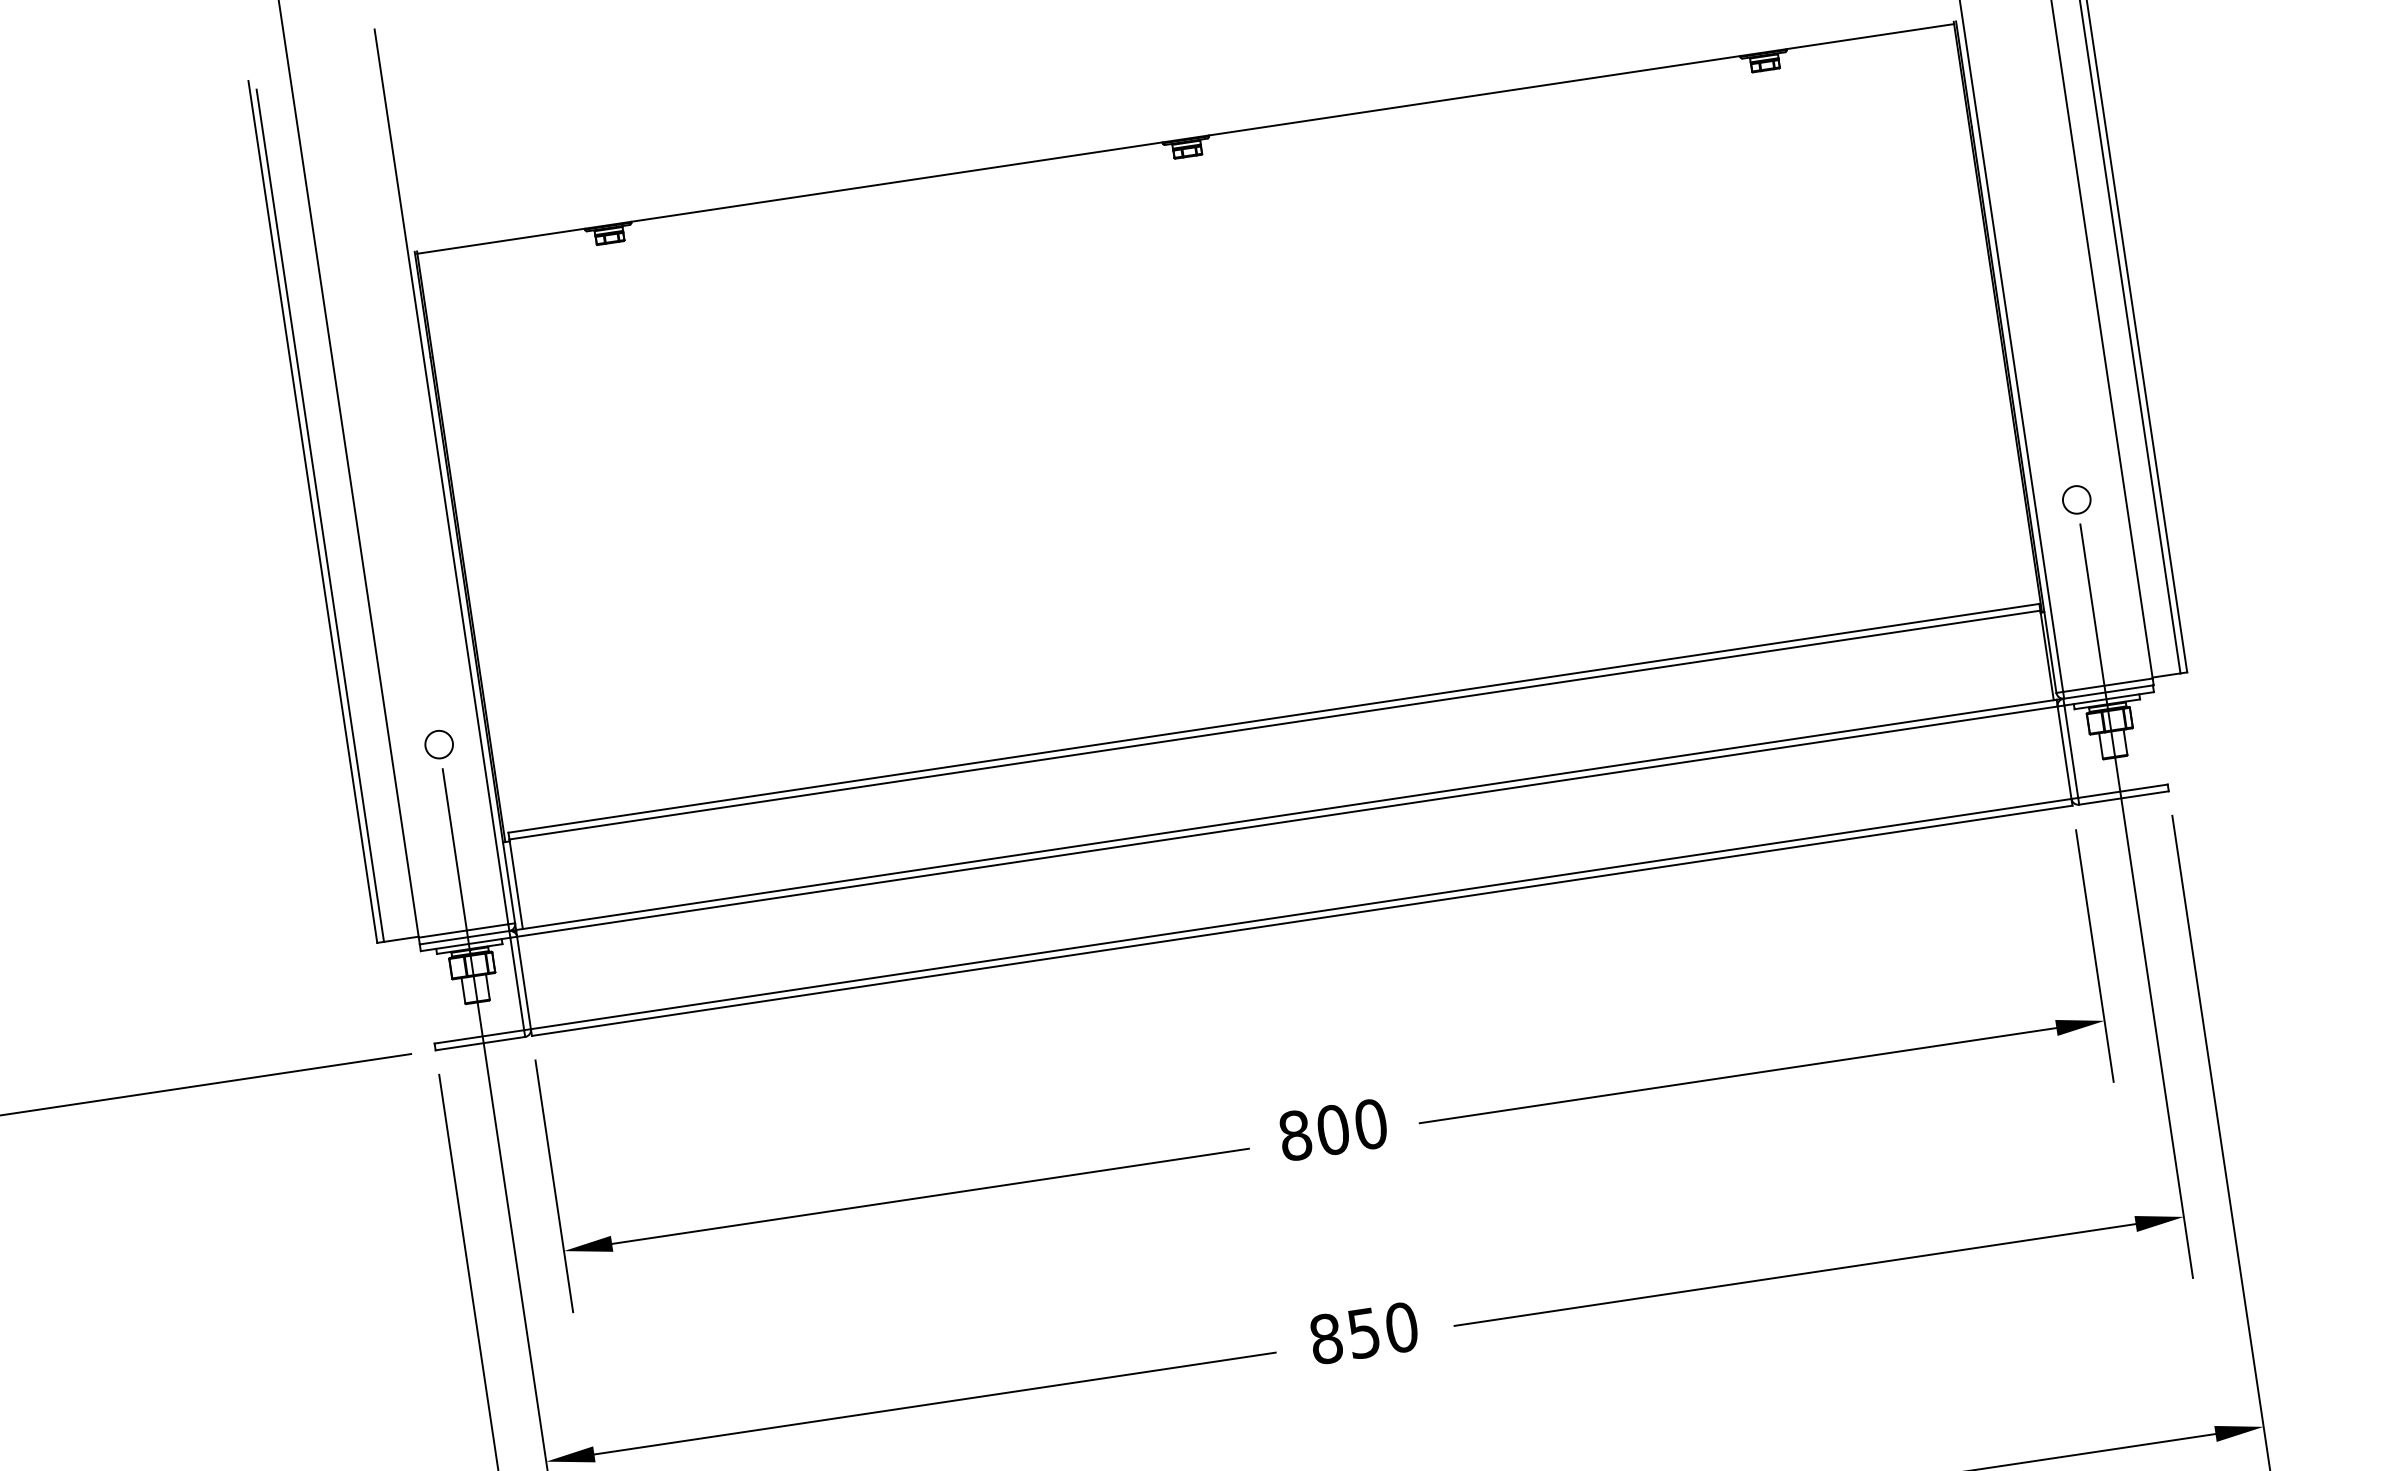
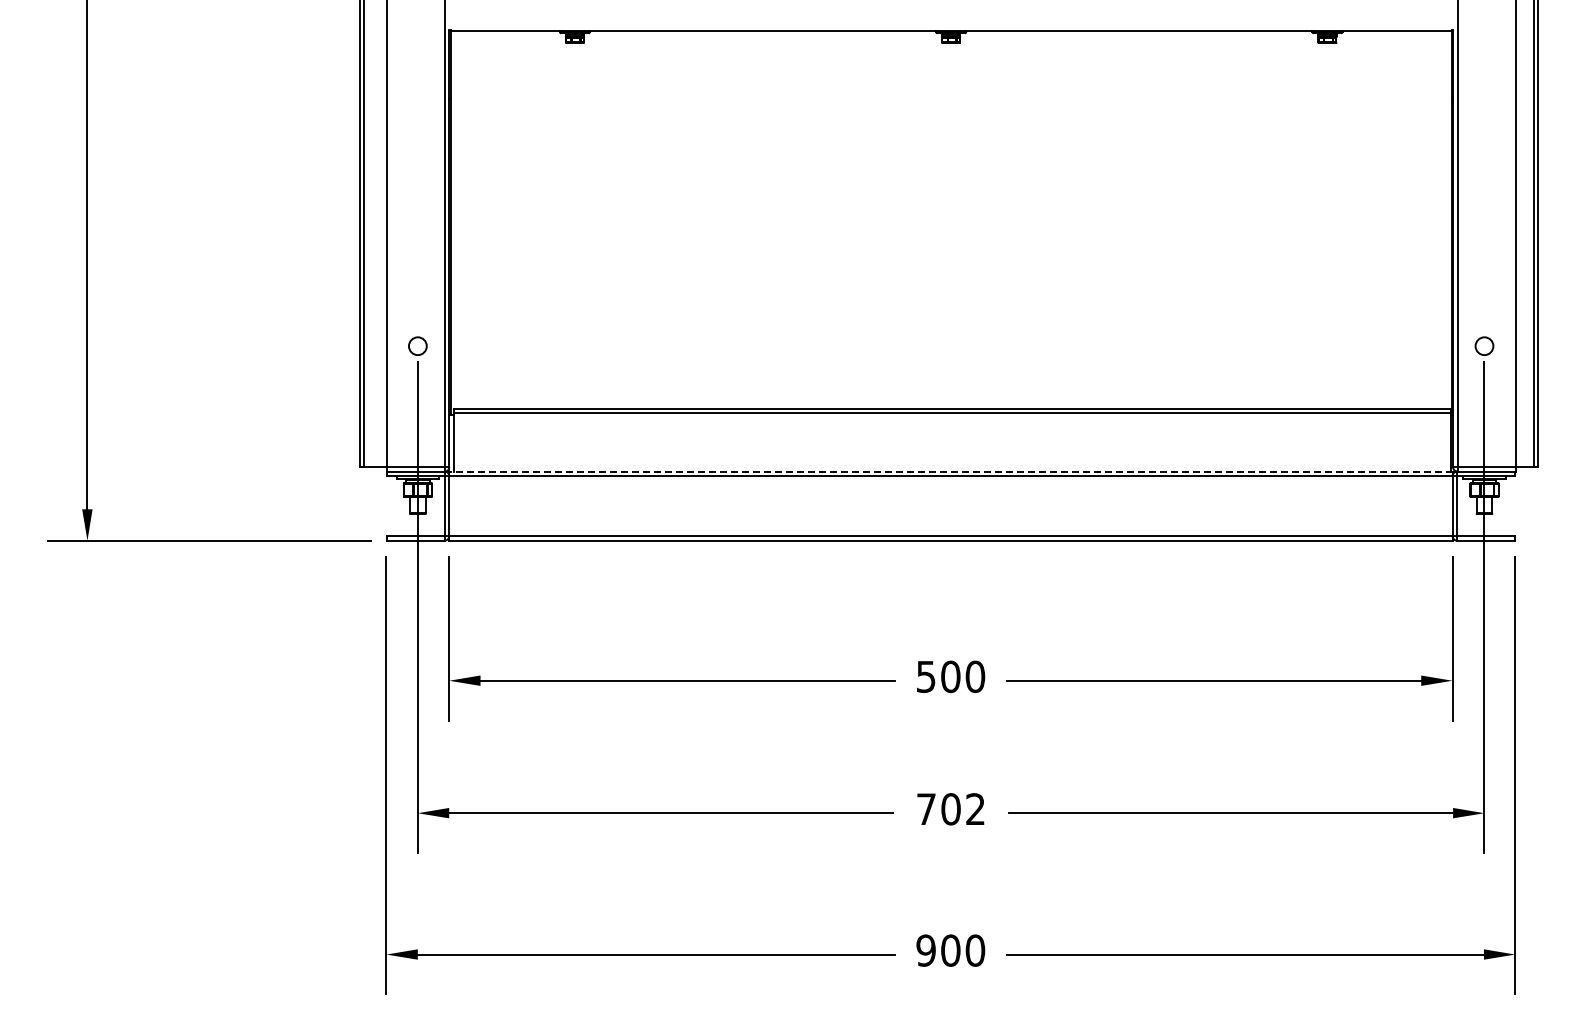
line: (1285, 814) -> (950, 471), solid -> dashed
text: (1294, 1135) -> (925, 676), 800 -> 500
text: (1363, 1333) -> (950, 809), 850 -> 702

